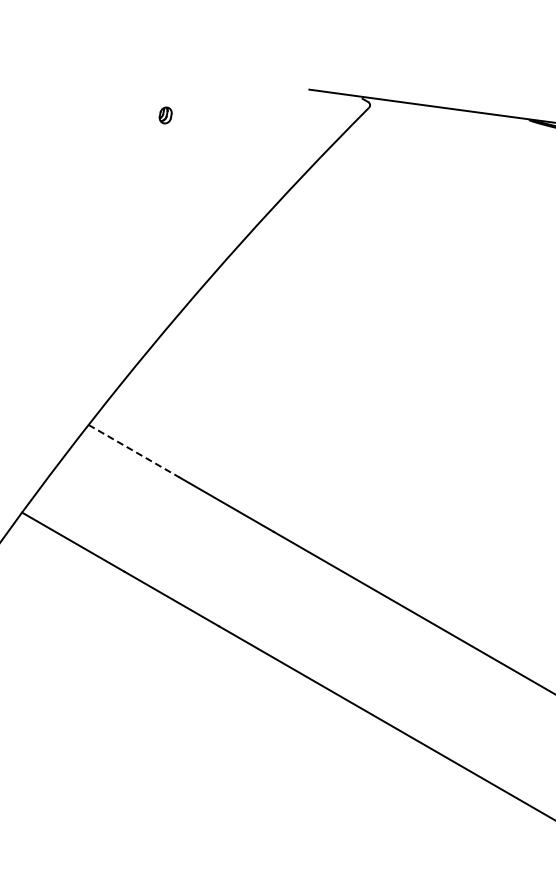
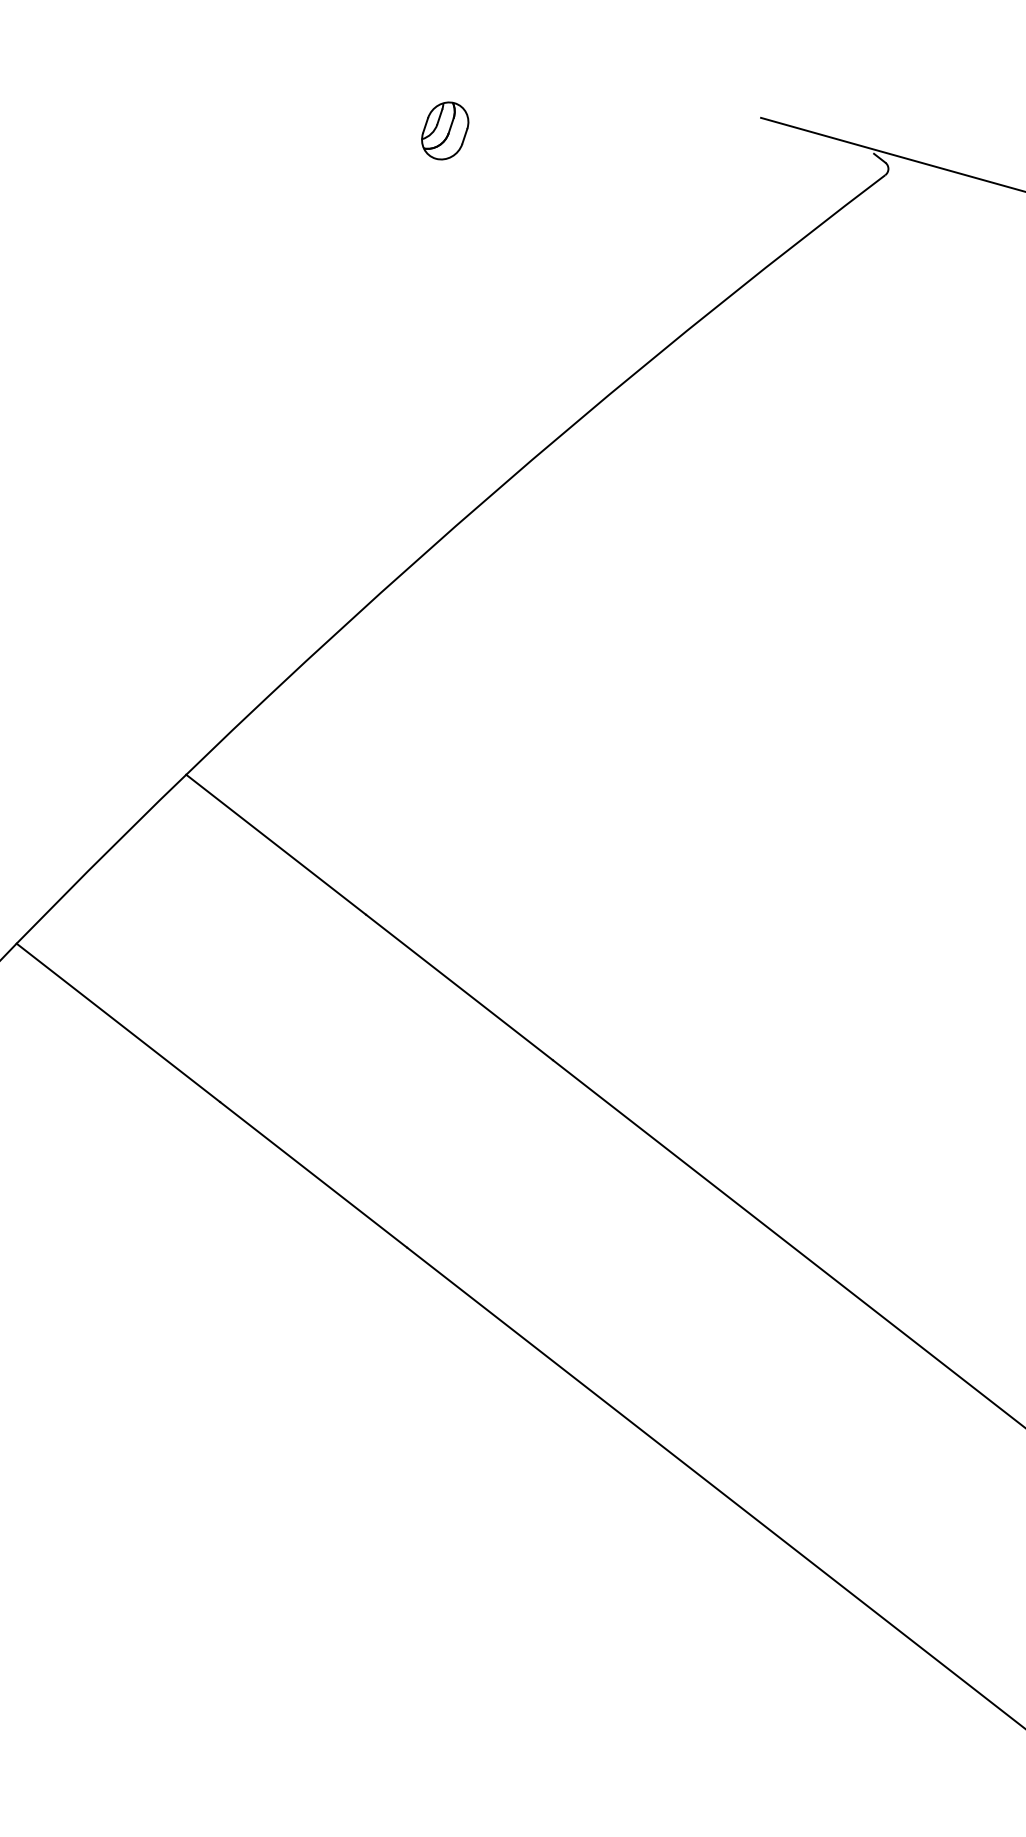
part: (165, 115) -> (444, 130), size x1.67
line: (134, 451) -> (277, 845), dashed -> solid

